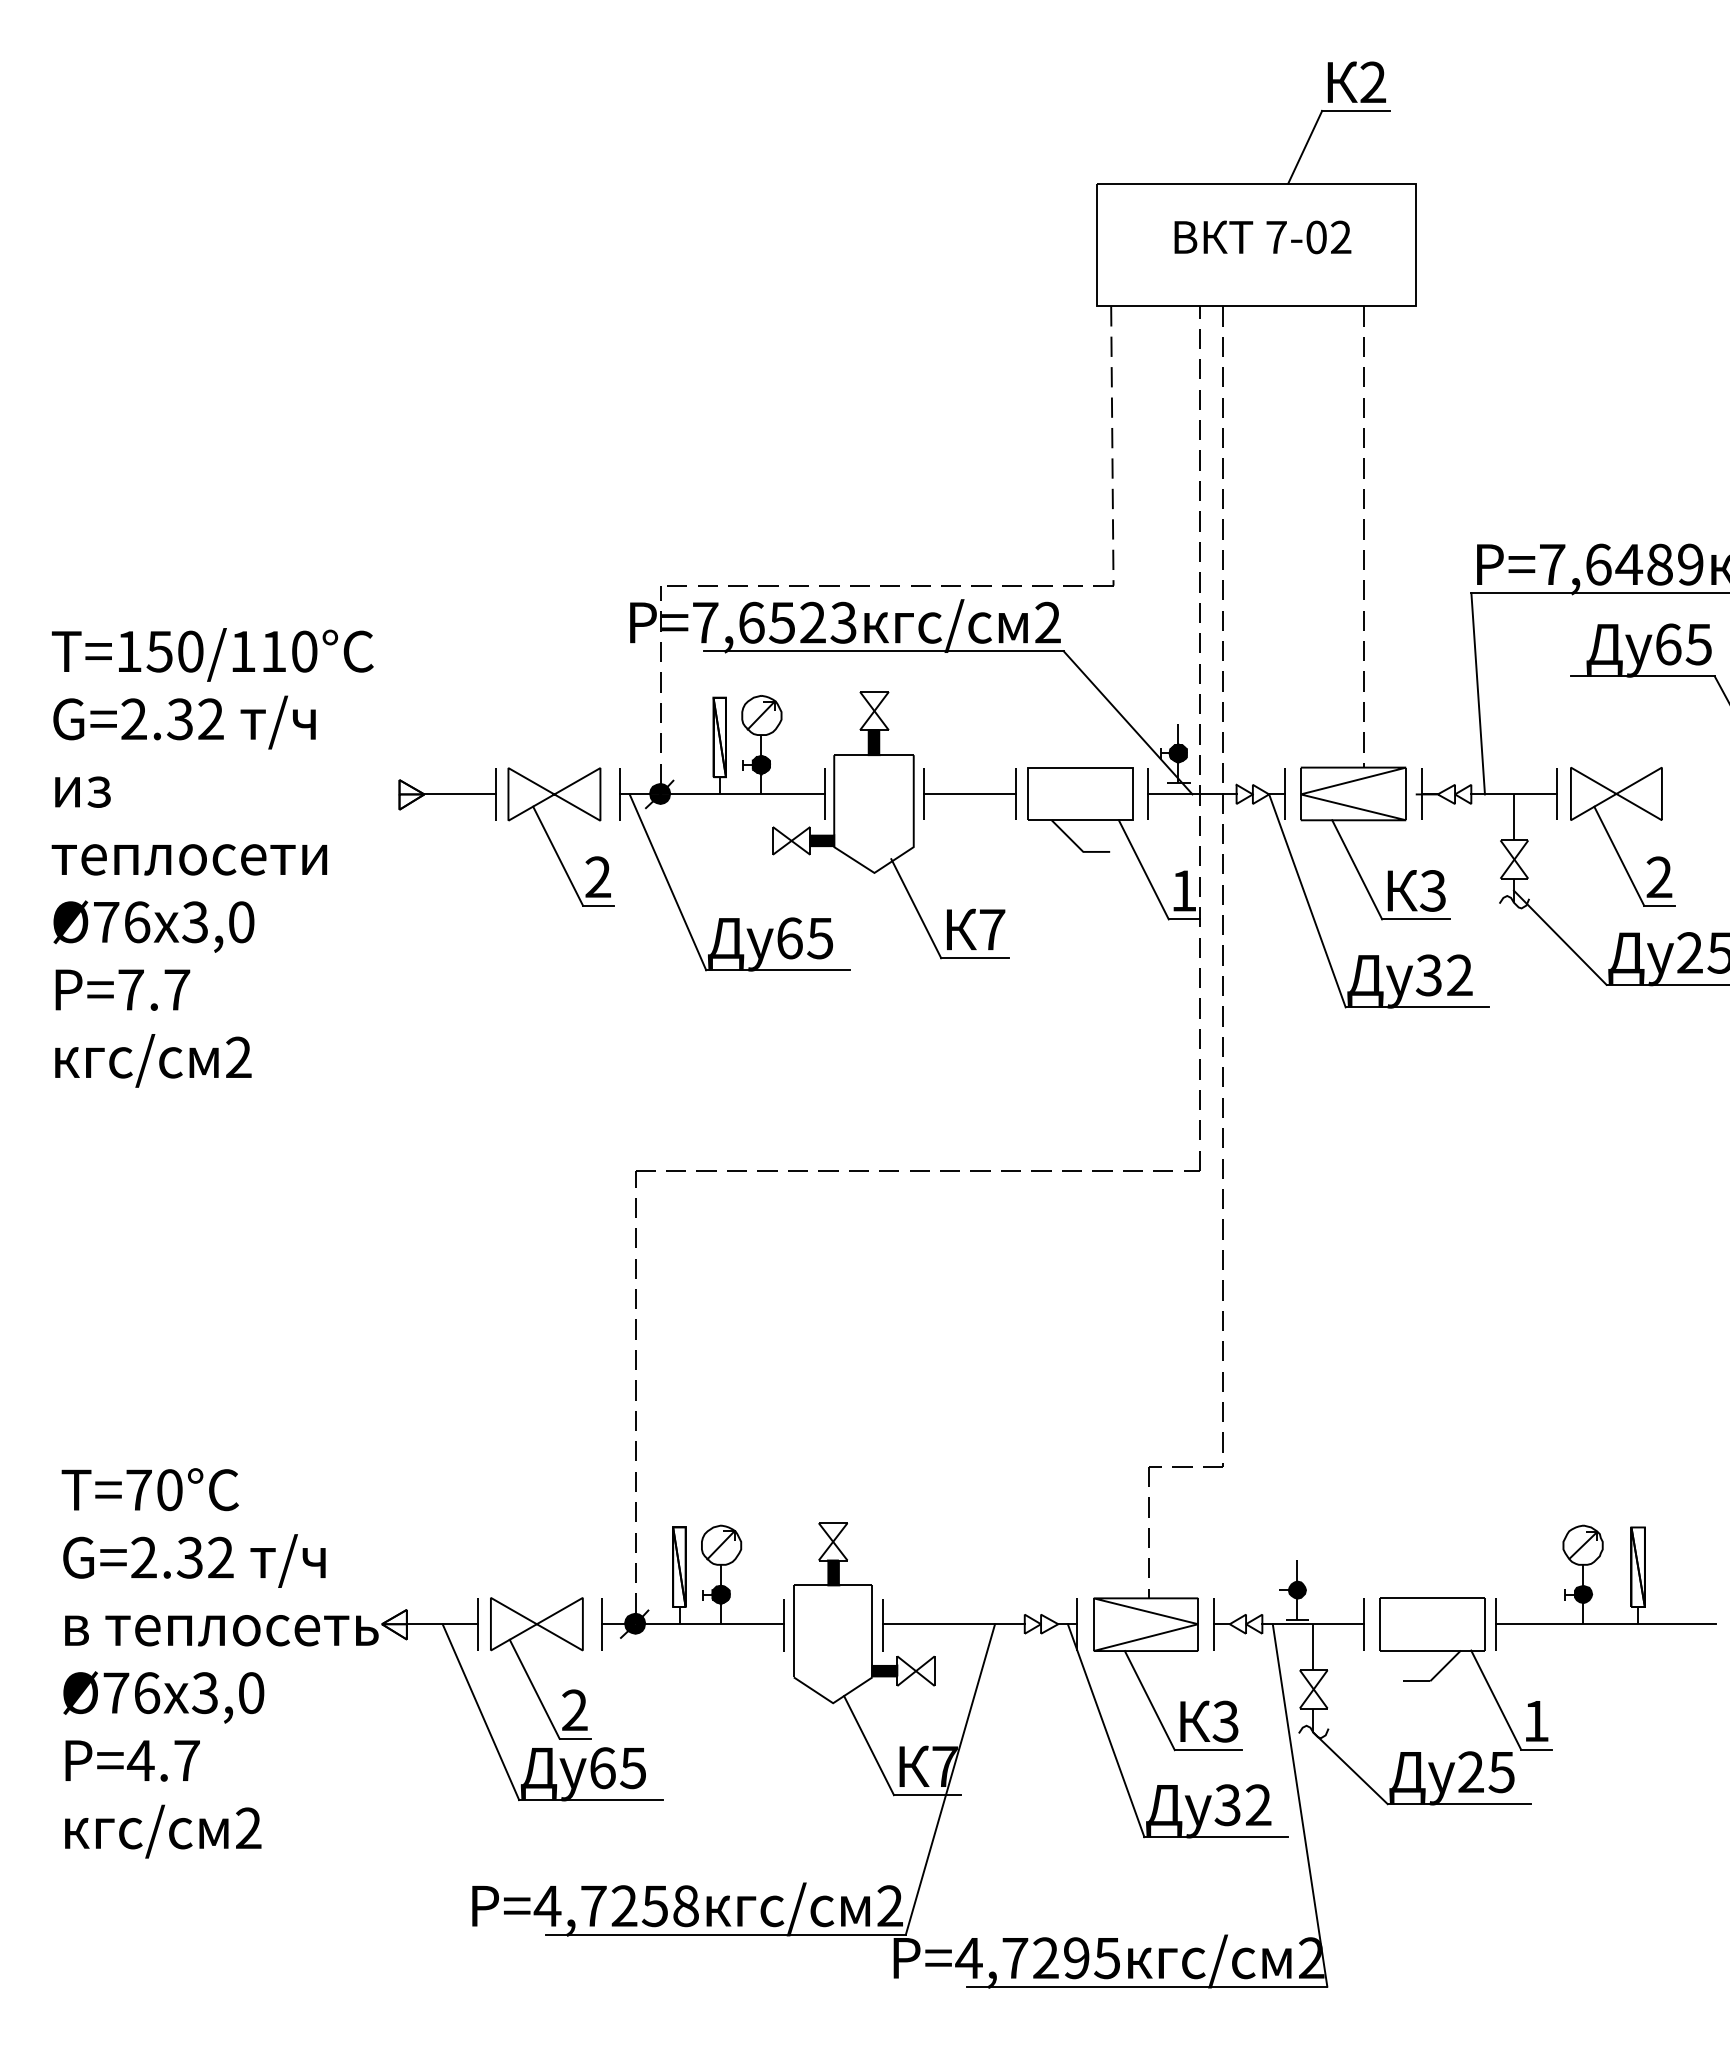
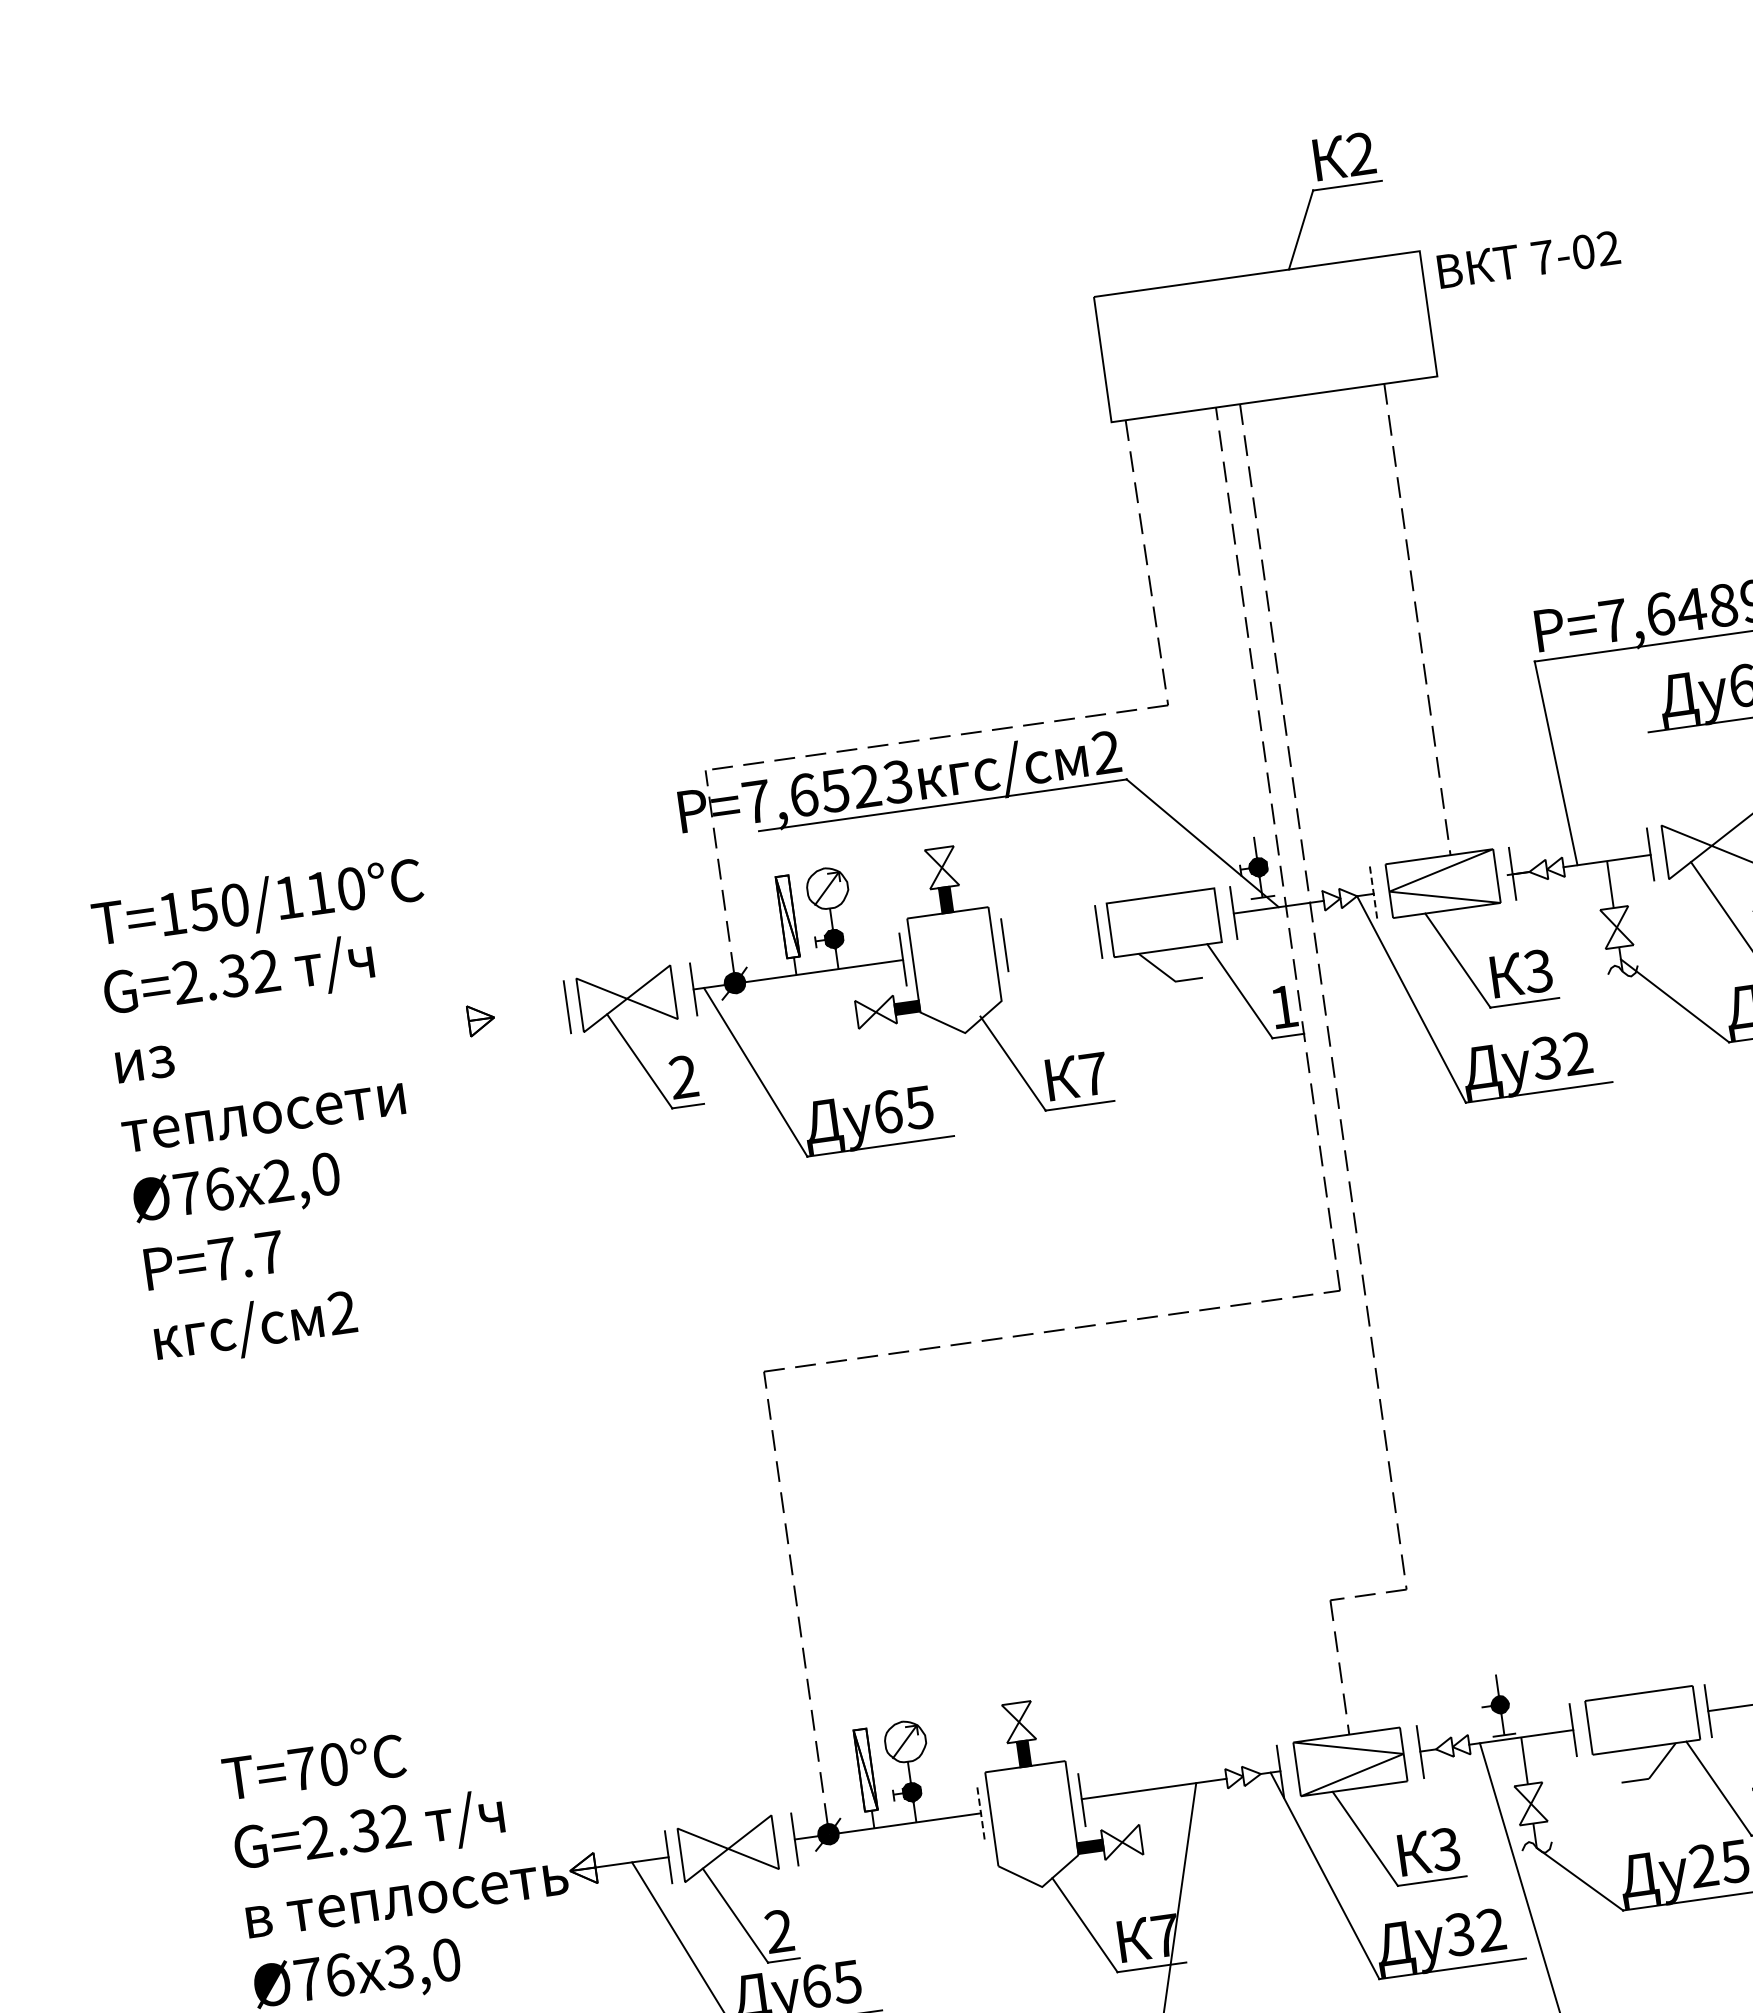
text: (1262, 237) -> (1528, 259), moved
line: (460, 794) -> (531, 1012), removed
line: (970, 794) -> (1052, 939), removed
line: (1285, 794) -> (1373, 893), solid -> dashed
text: (195, 922) -> (278, 1181), 3,0 -> 2,0
line: (784, 1625) -> (981, 1814), solid -> dashed

